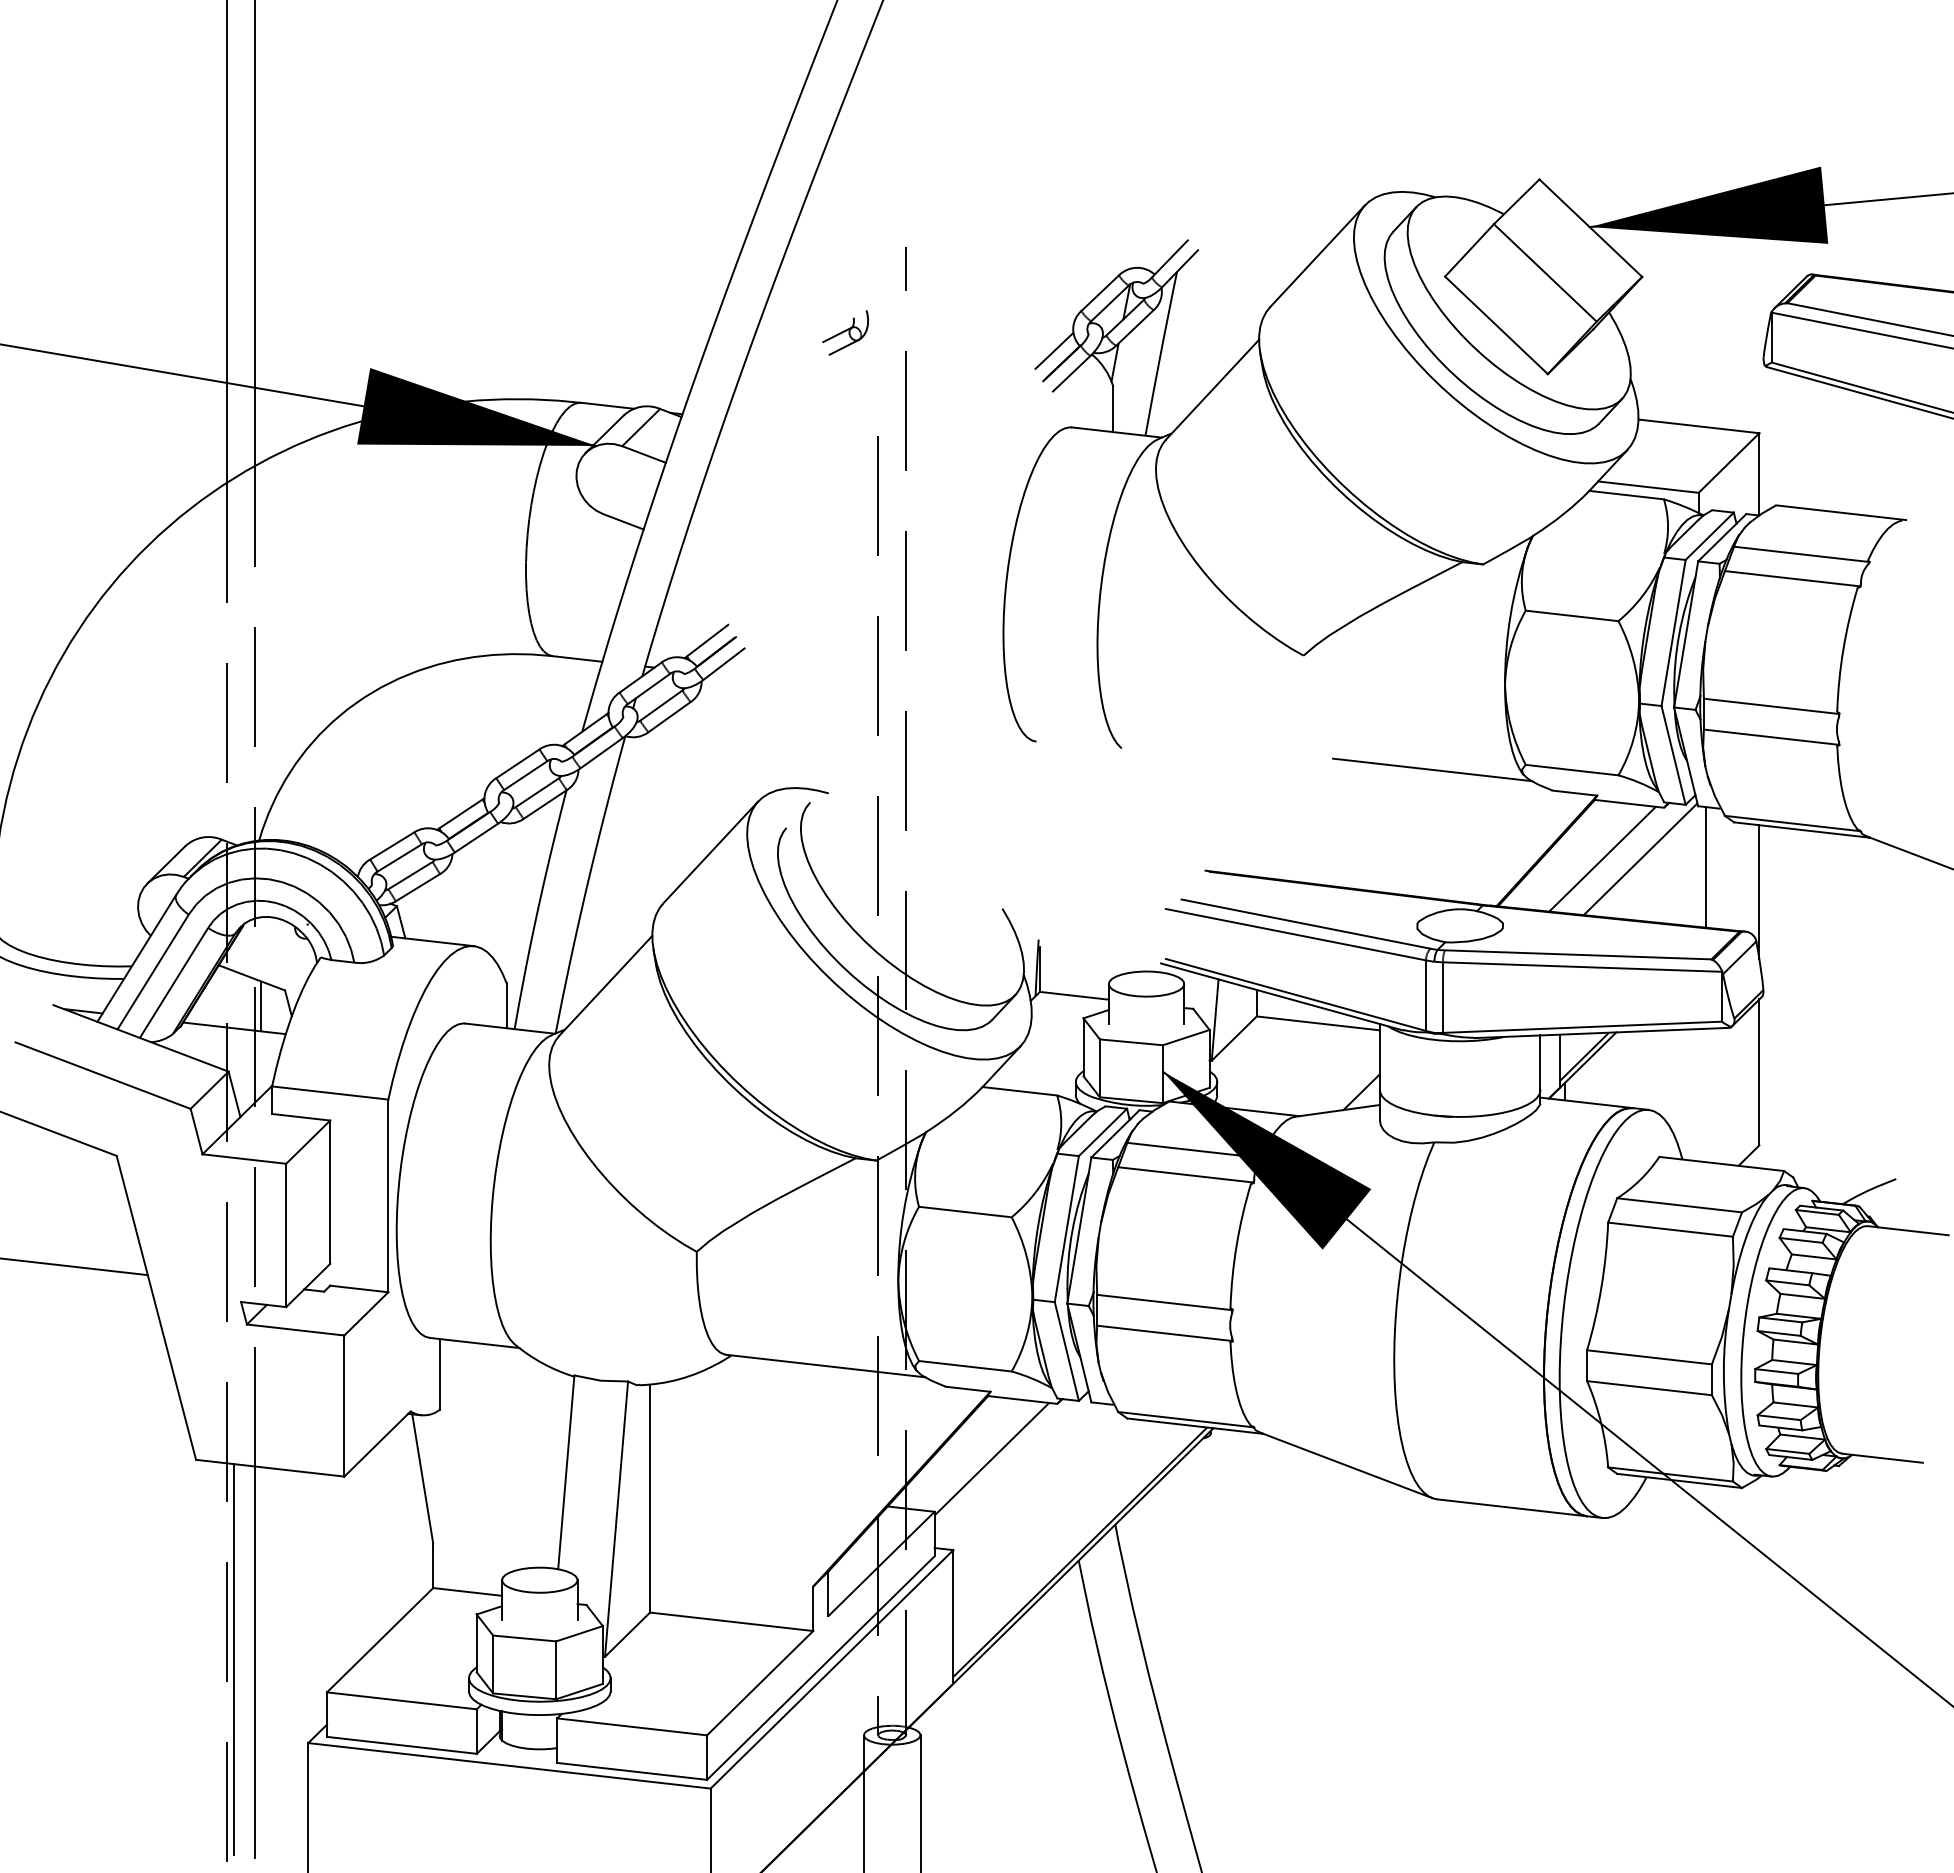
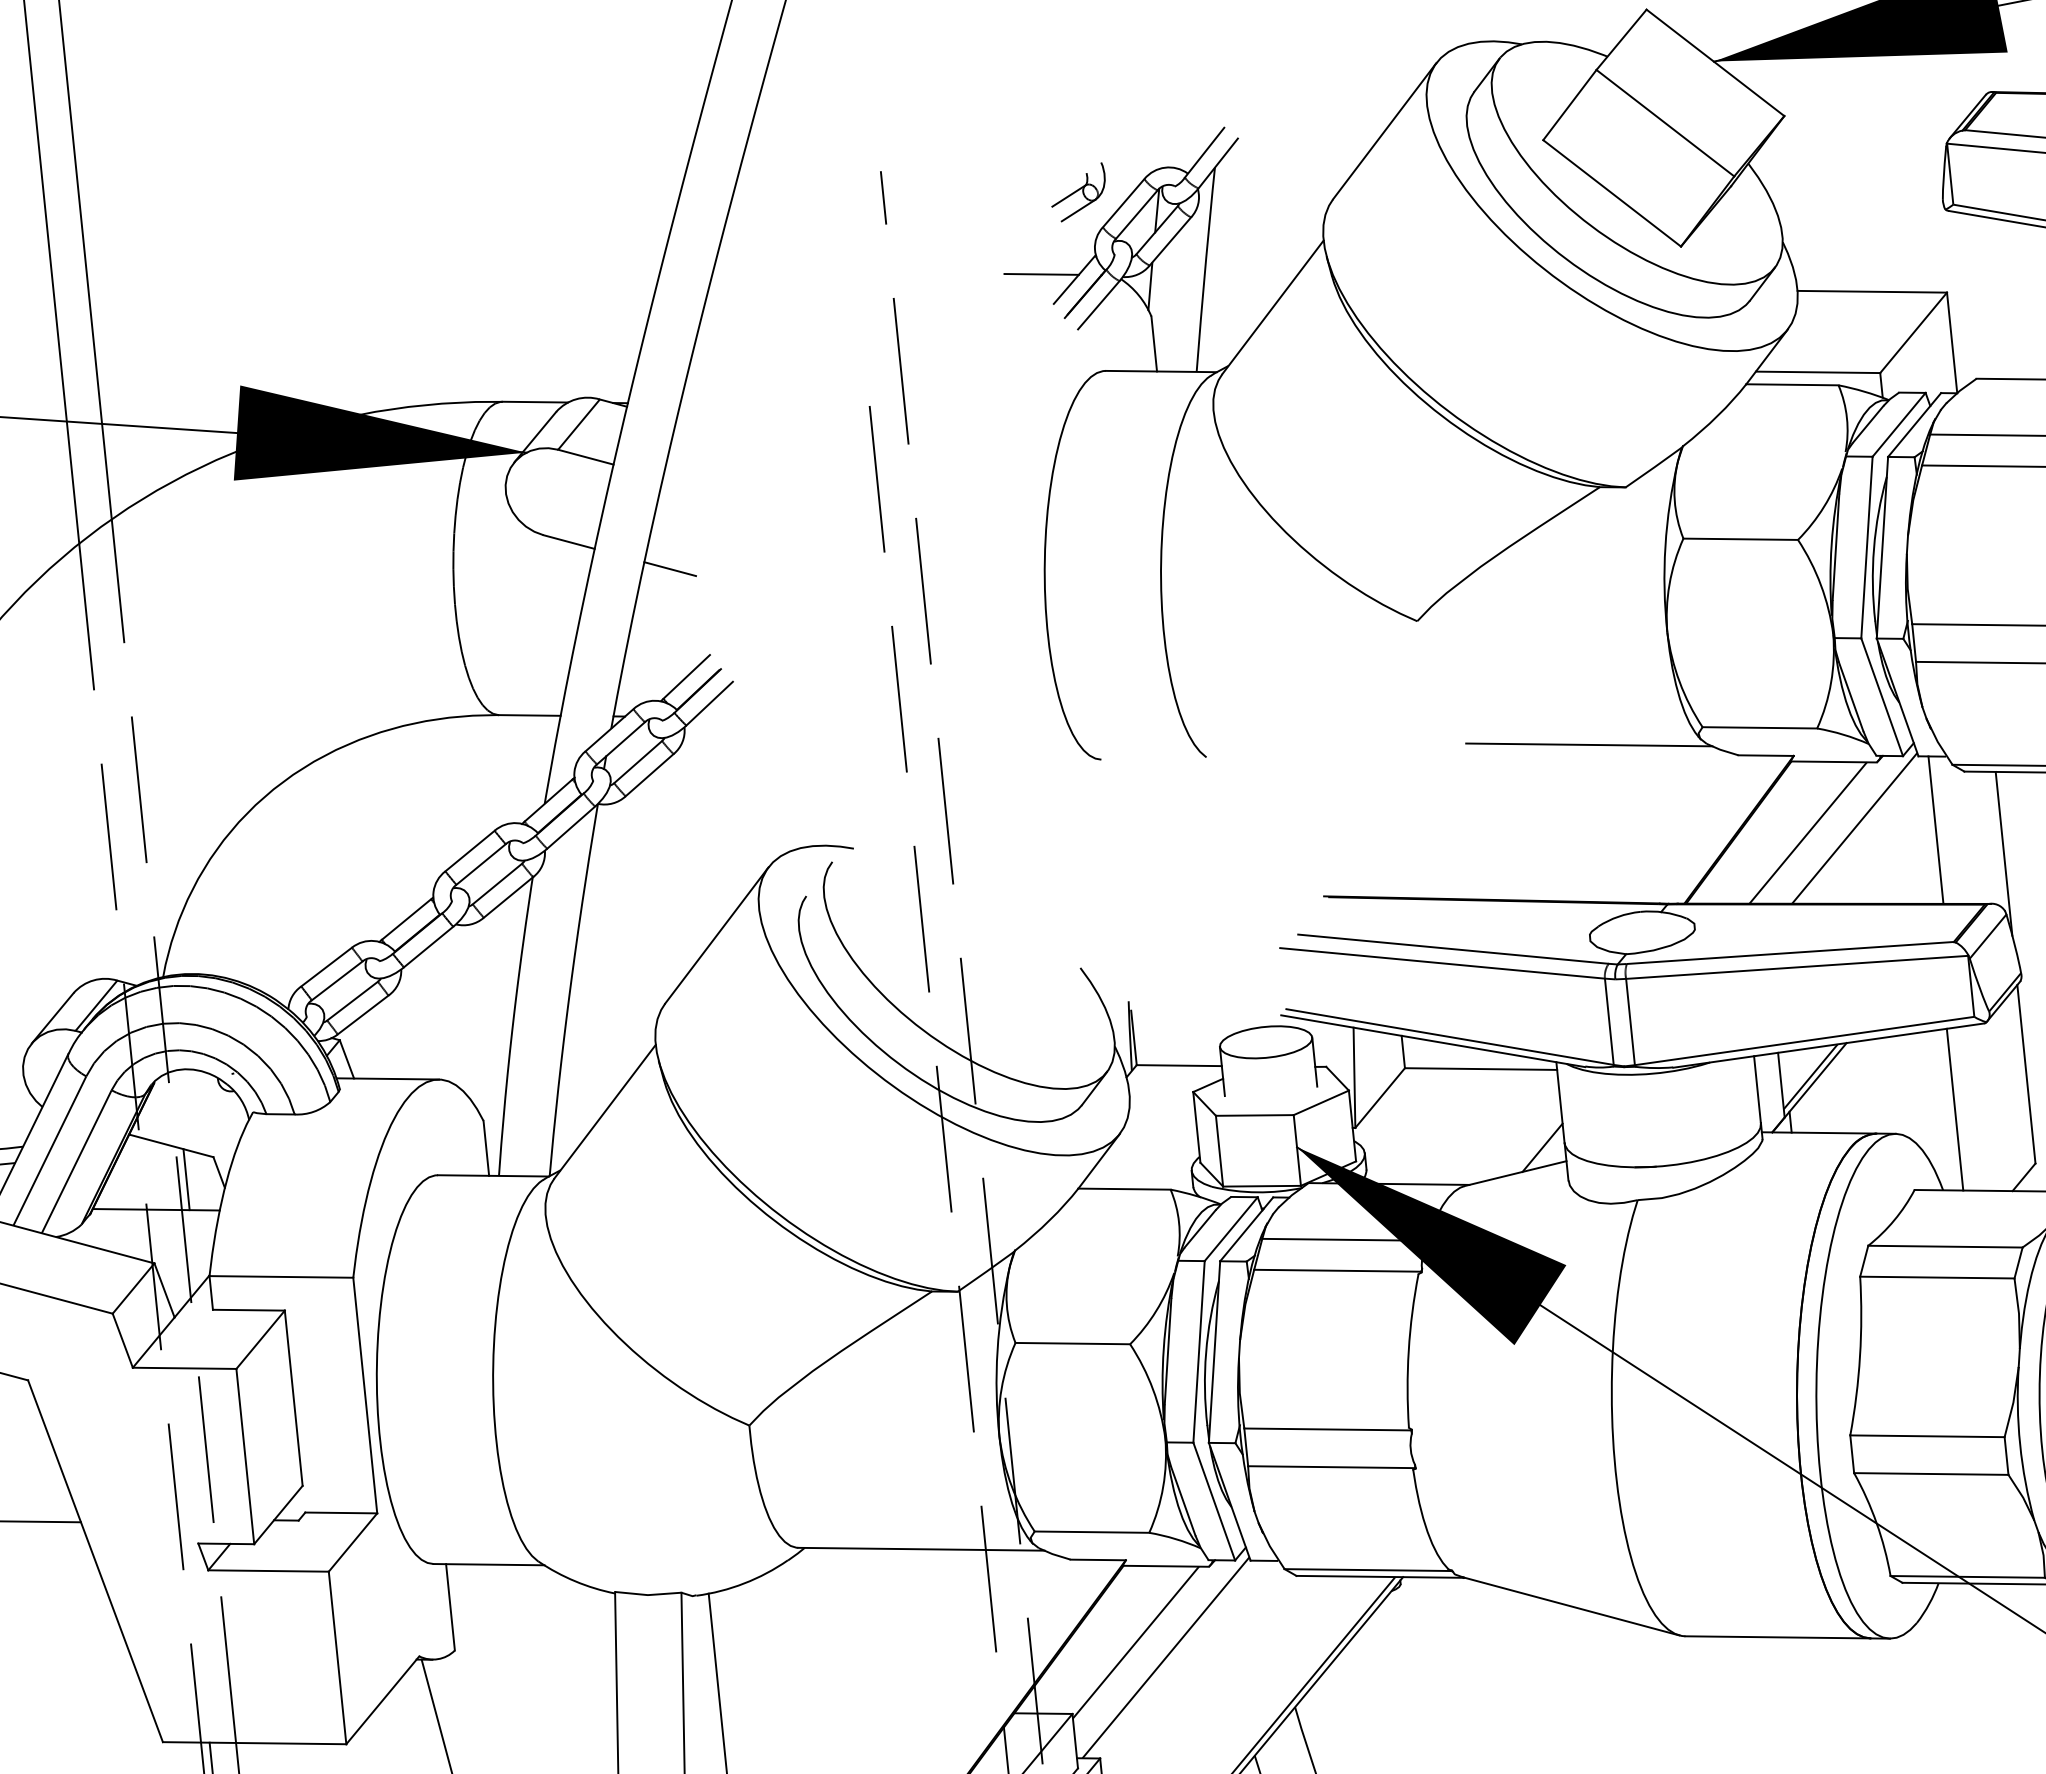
part: (845, 332) -> (1078, 192), moved
line: (1027, 343) -> (1040, 273), added
line: (702, 551) -> (669, 568), added
line: (1698, 1095) -> (1954, 1110), added
line: (1014, 1473) -> (1165, 1657), added

